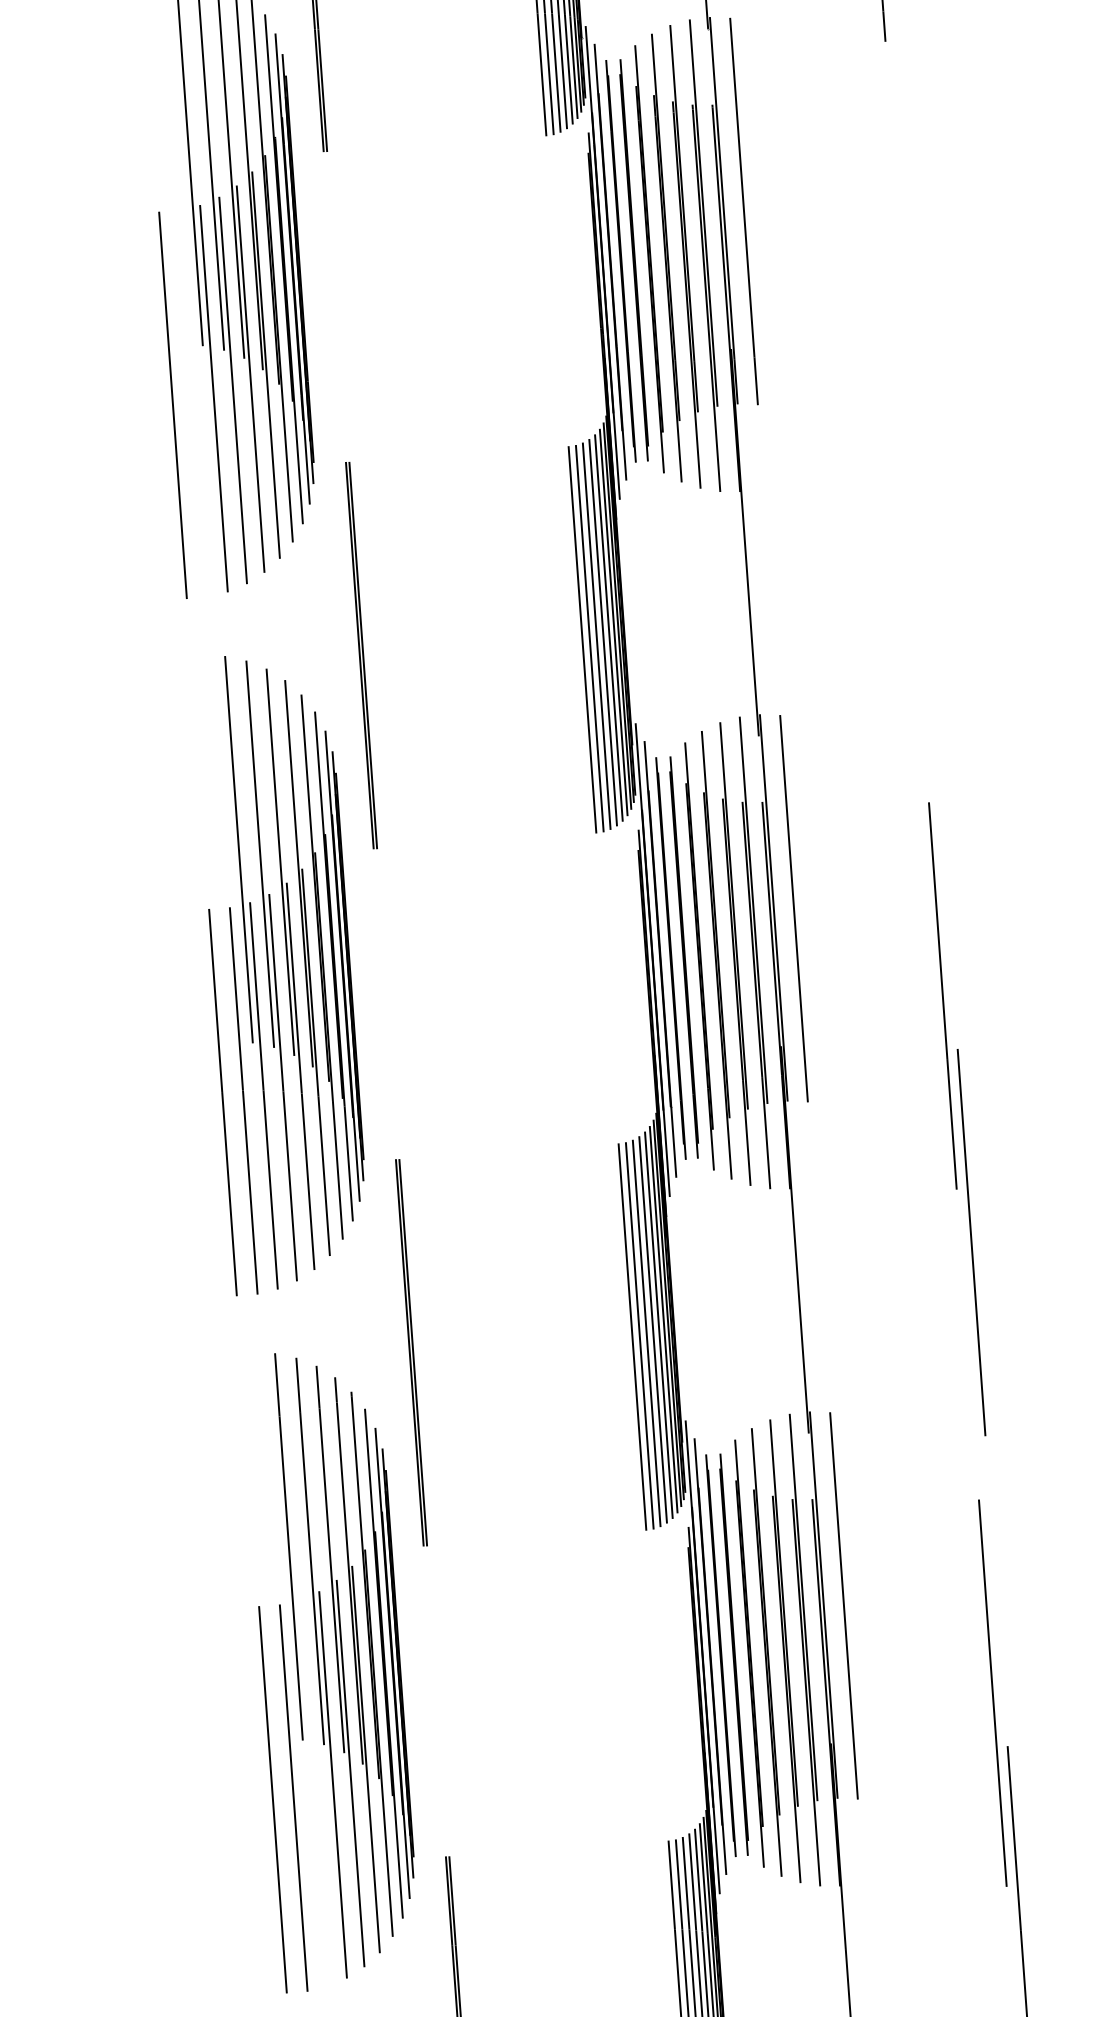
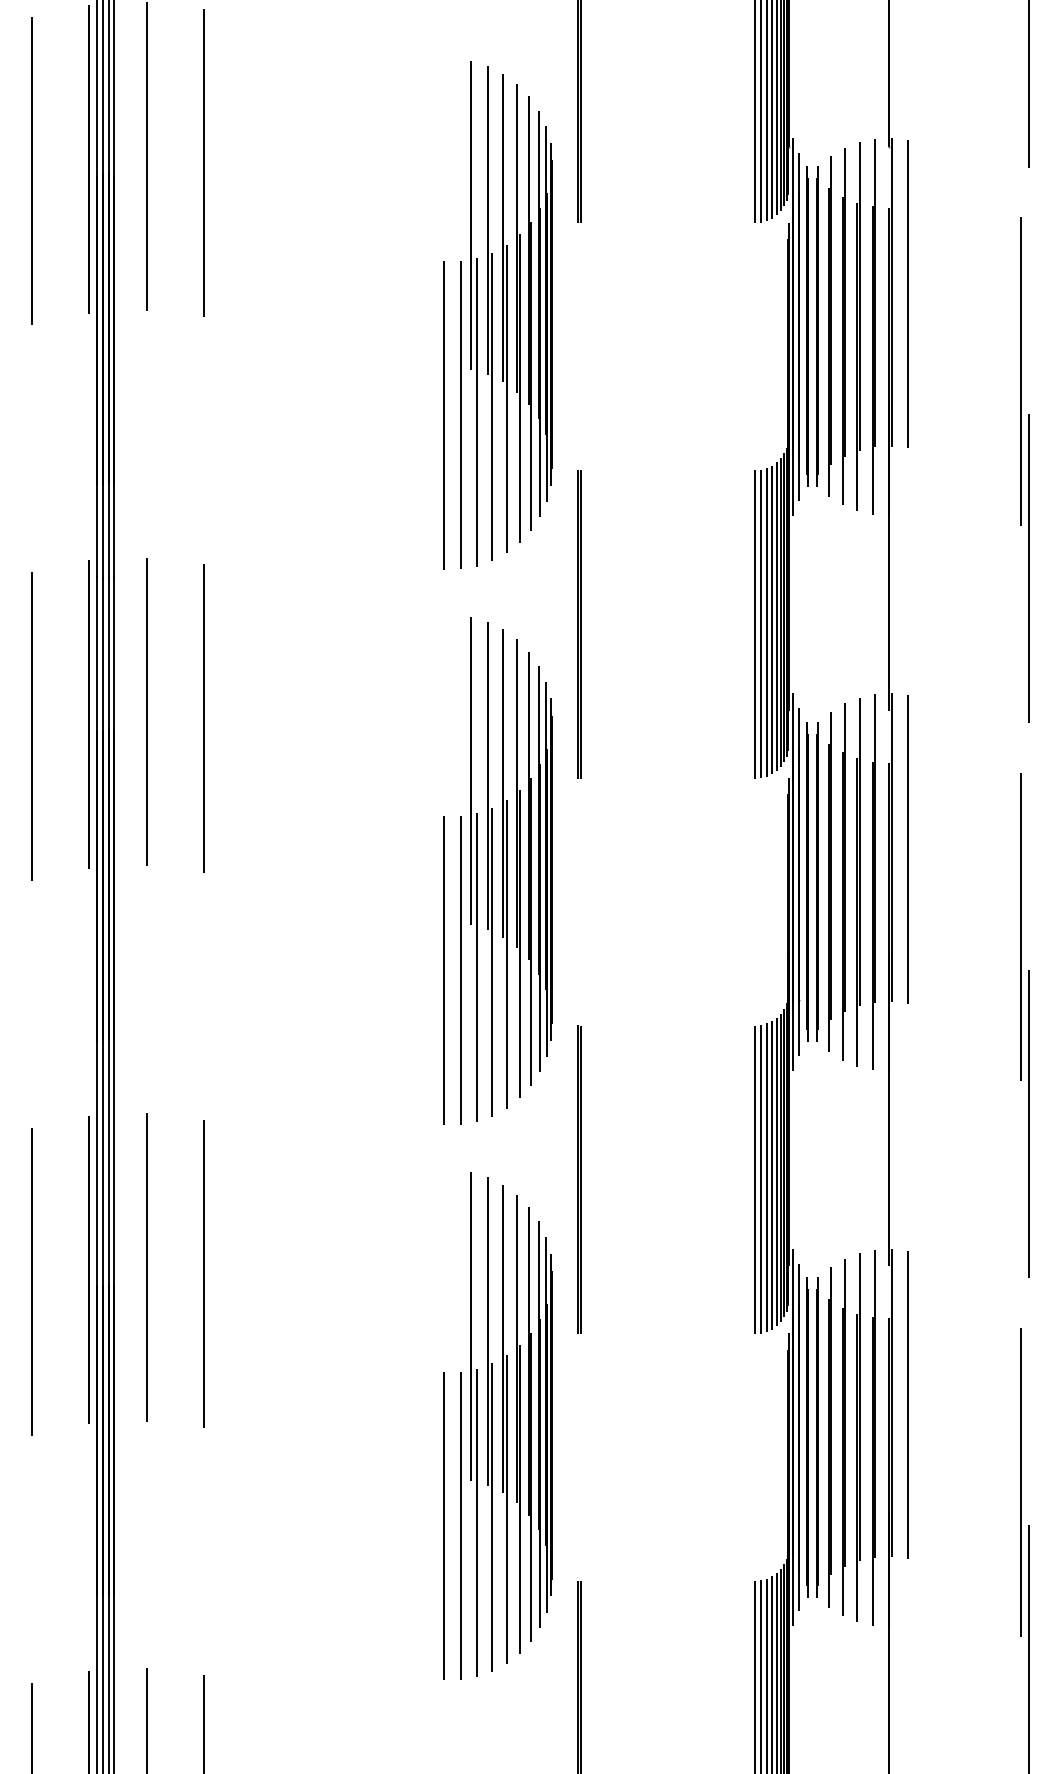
line: (193, 402) -> (460, 414), added
part: (906, 421) -> (1024, 469), added
line: (313, 1792) -> (476, 1522), added

